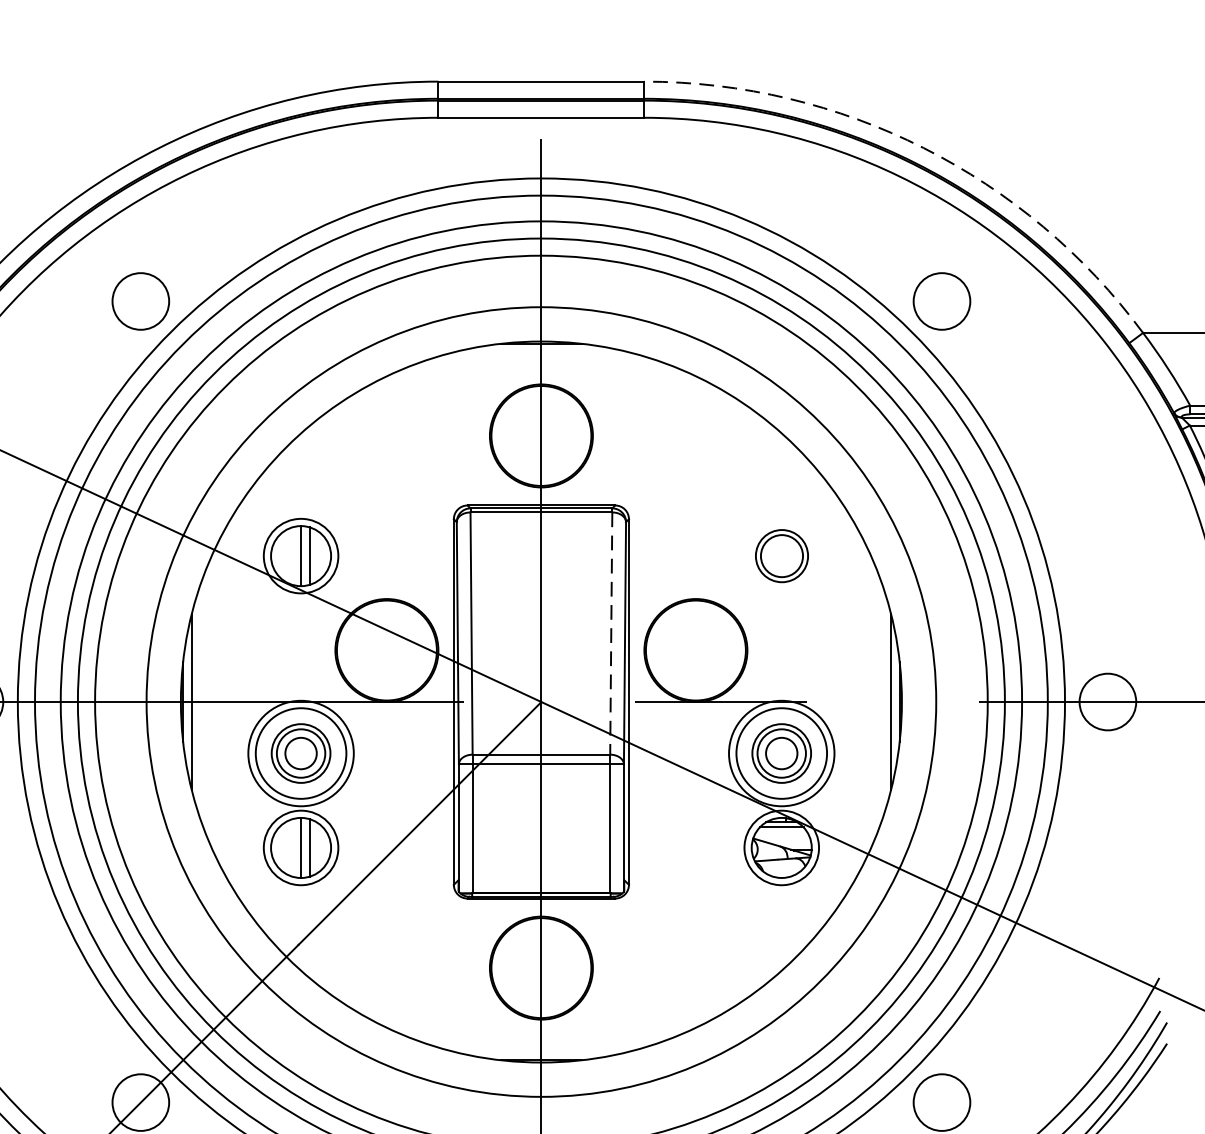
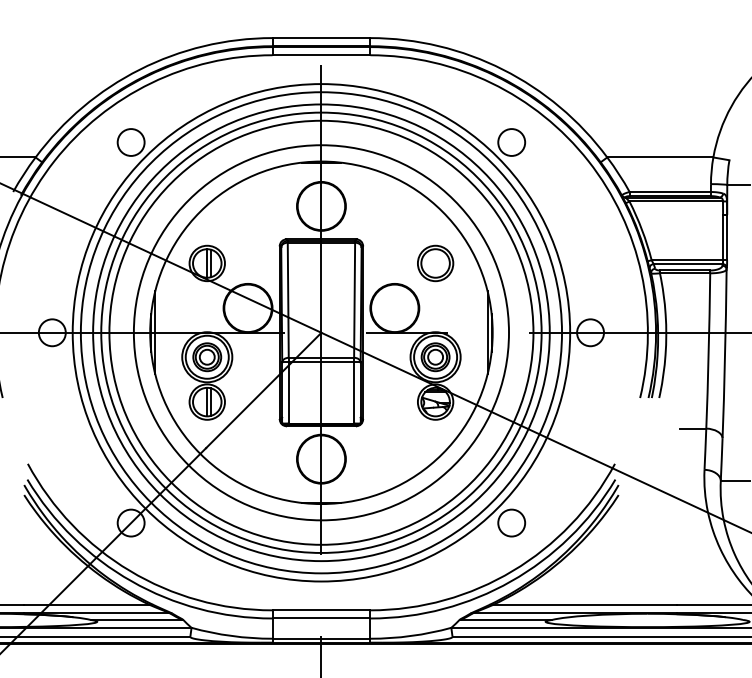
arc: (924, 147) -> (503, 69), dashed -> solid
part: (781, 556) -> (435, 263), size x1.43
line: (611, 634) -> (354, 300), dashed -> solid

